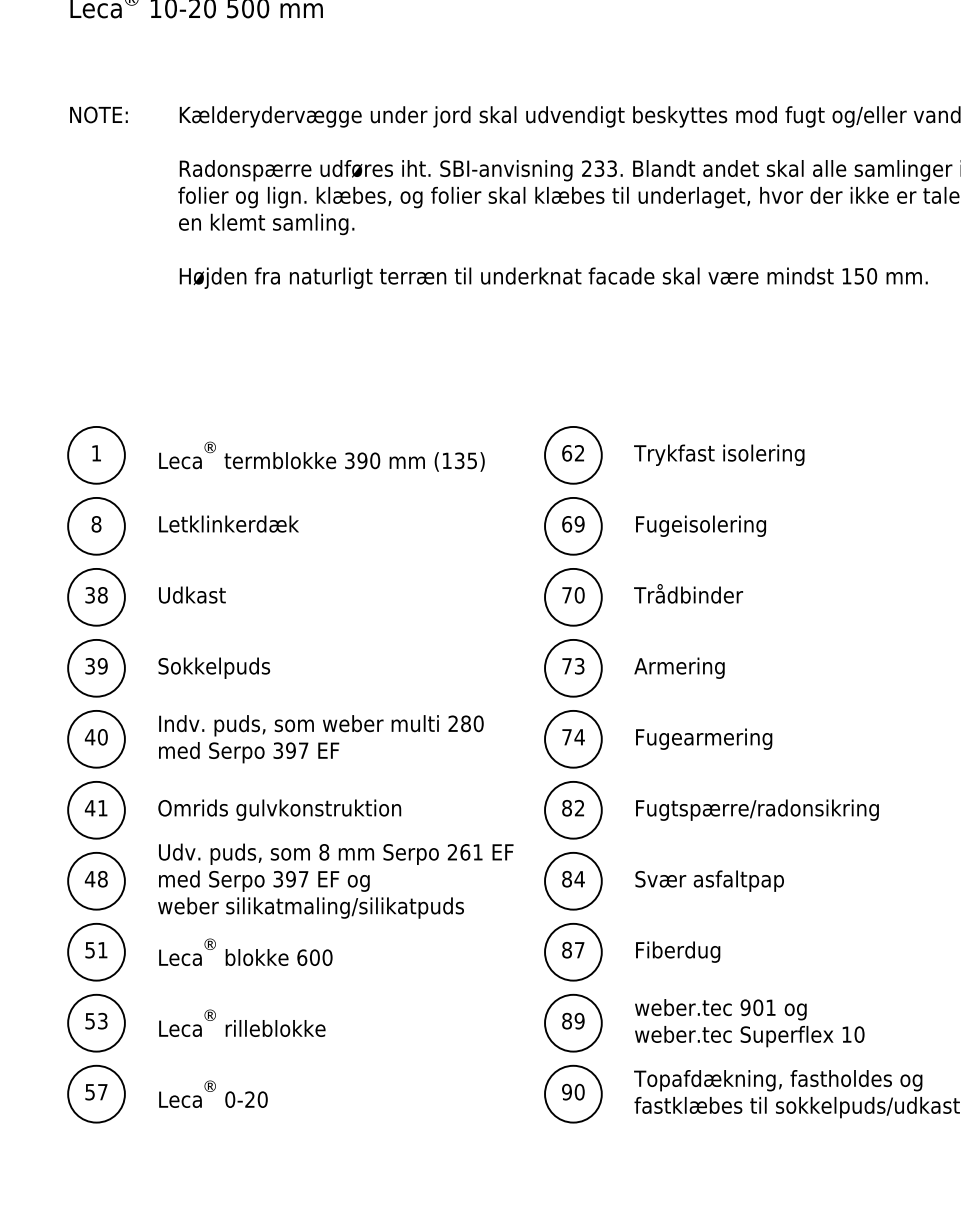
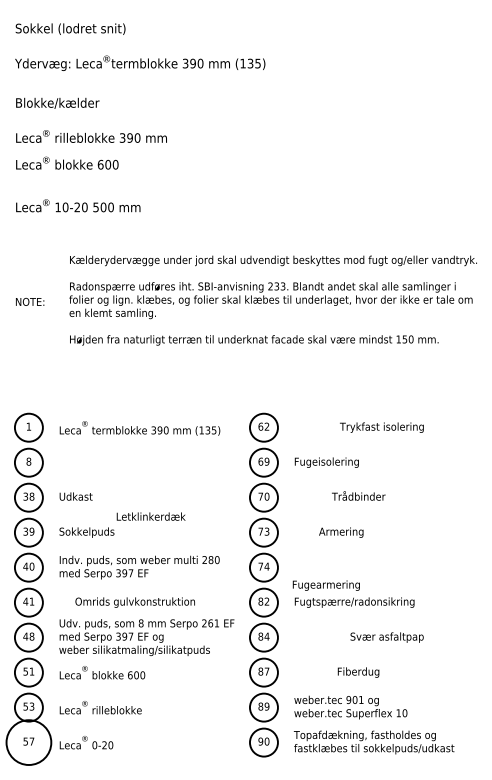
text: (99, 114) -> (30, 301), moved
text: (718, 454) -> (381, 427), moved
text: (227, 523) -> (150, 516), moved
text: (688, 592) -> (358, 495), moved
text: (679, 667) -> (341, 532), moved
text: (702, 738) -> (325, 585), moved
text: (278, 809) -> (134, 602), moved
text: (708, 880) -> (386, 637), moved
text: (677, 951) -> (358, 672), moved
circle: (95, 1093) -> (28, 742), size x1.6

